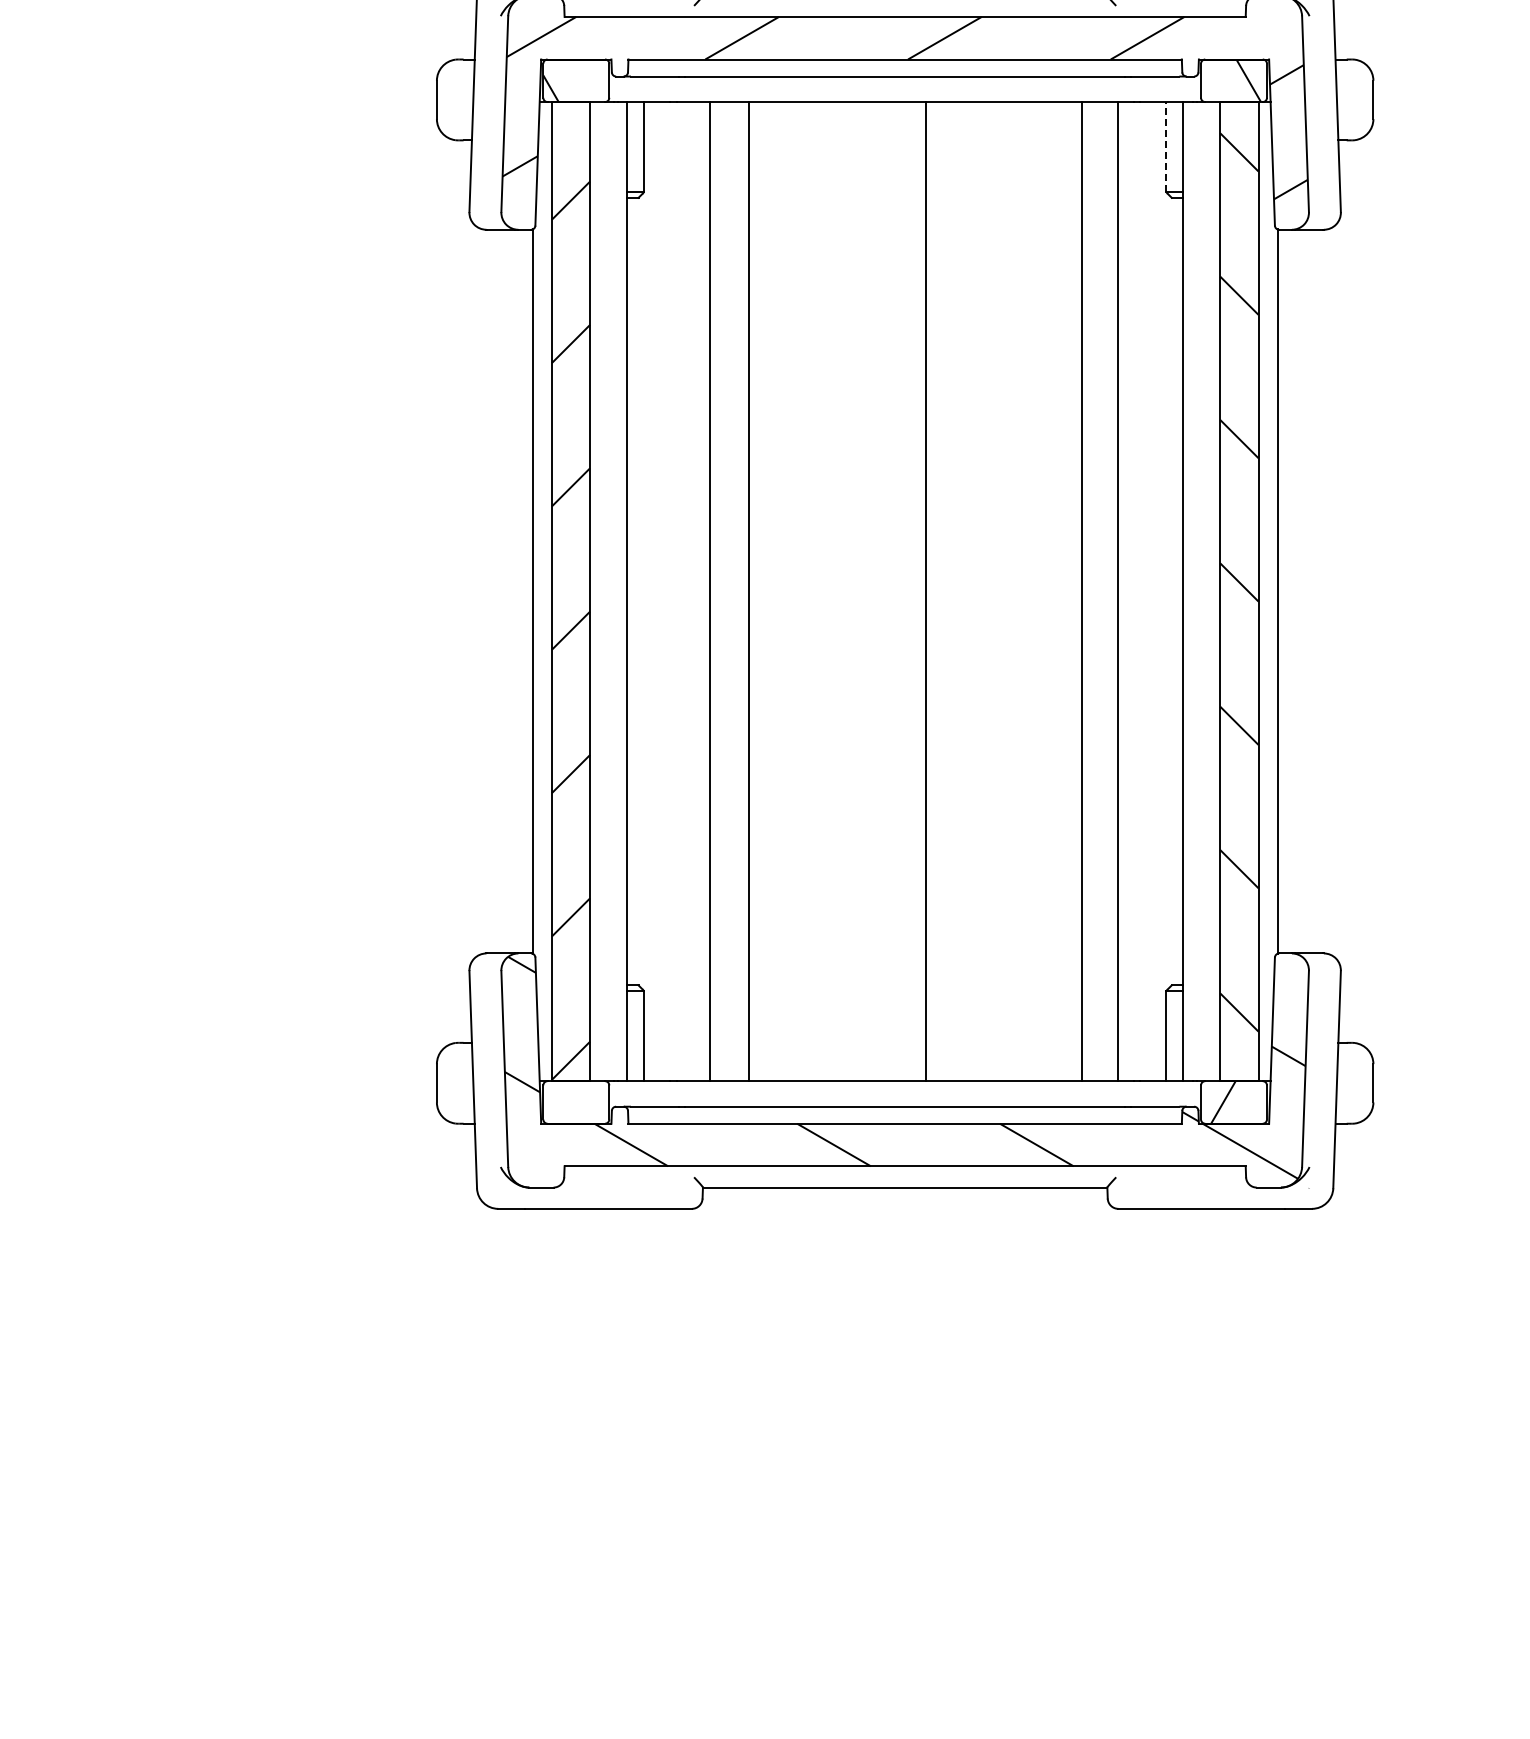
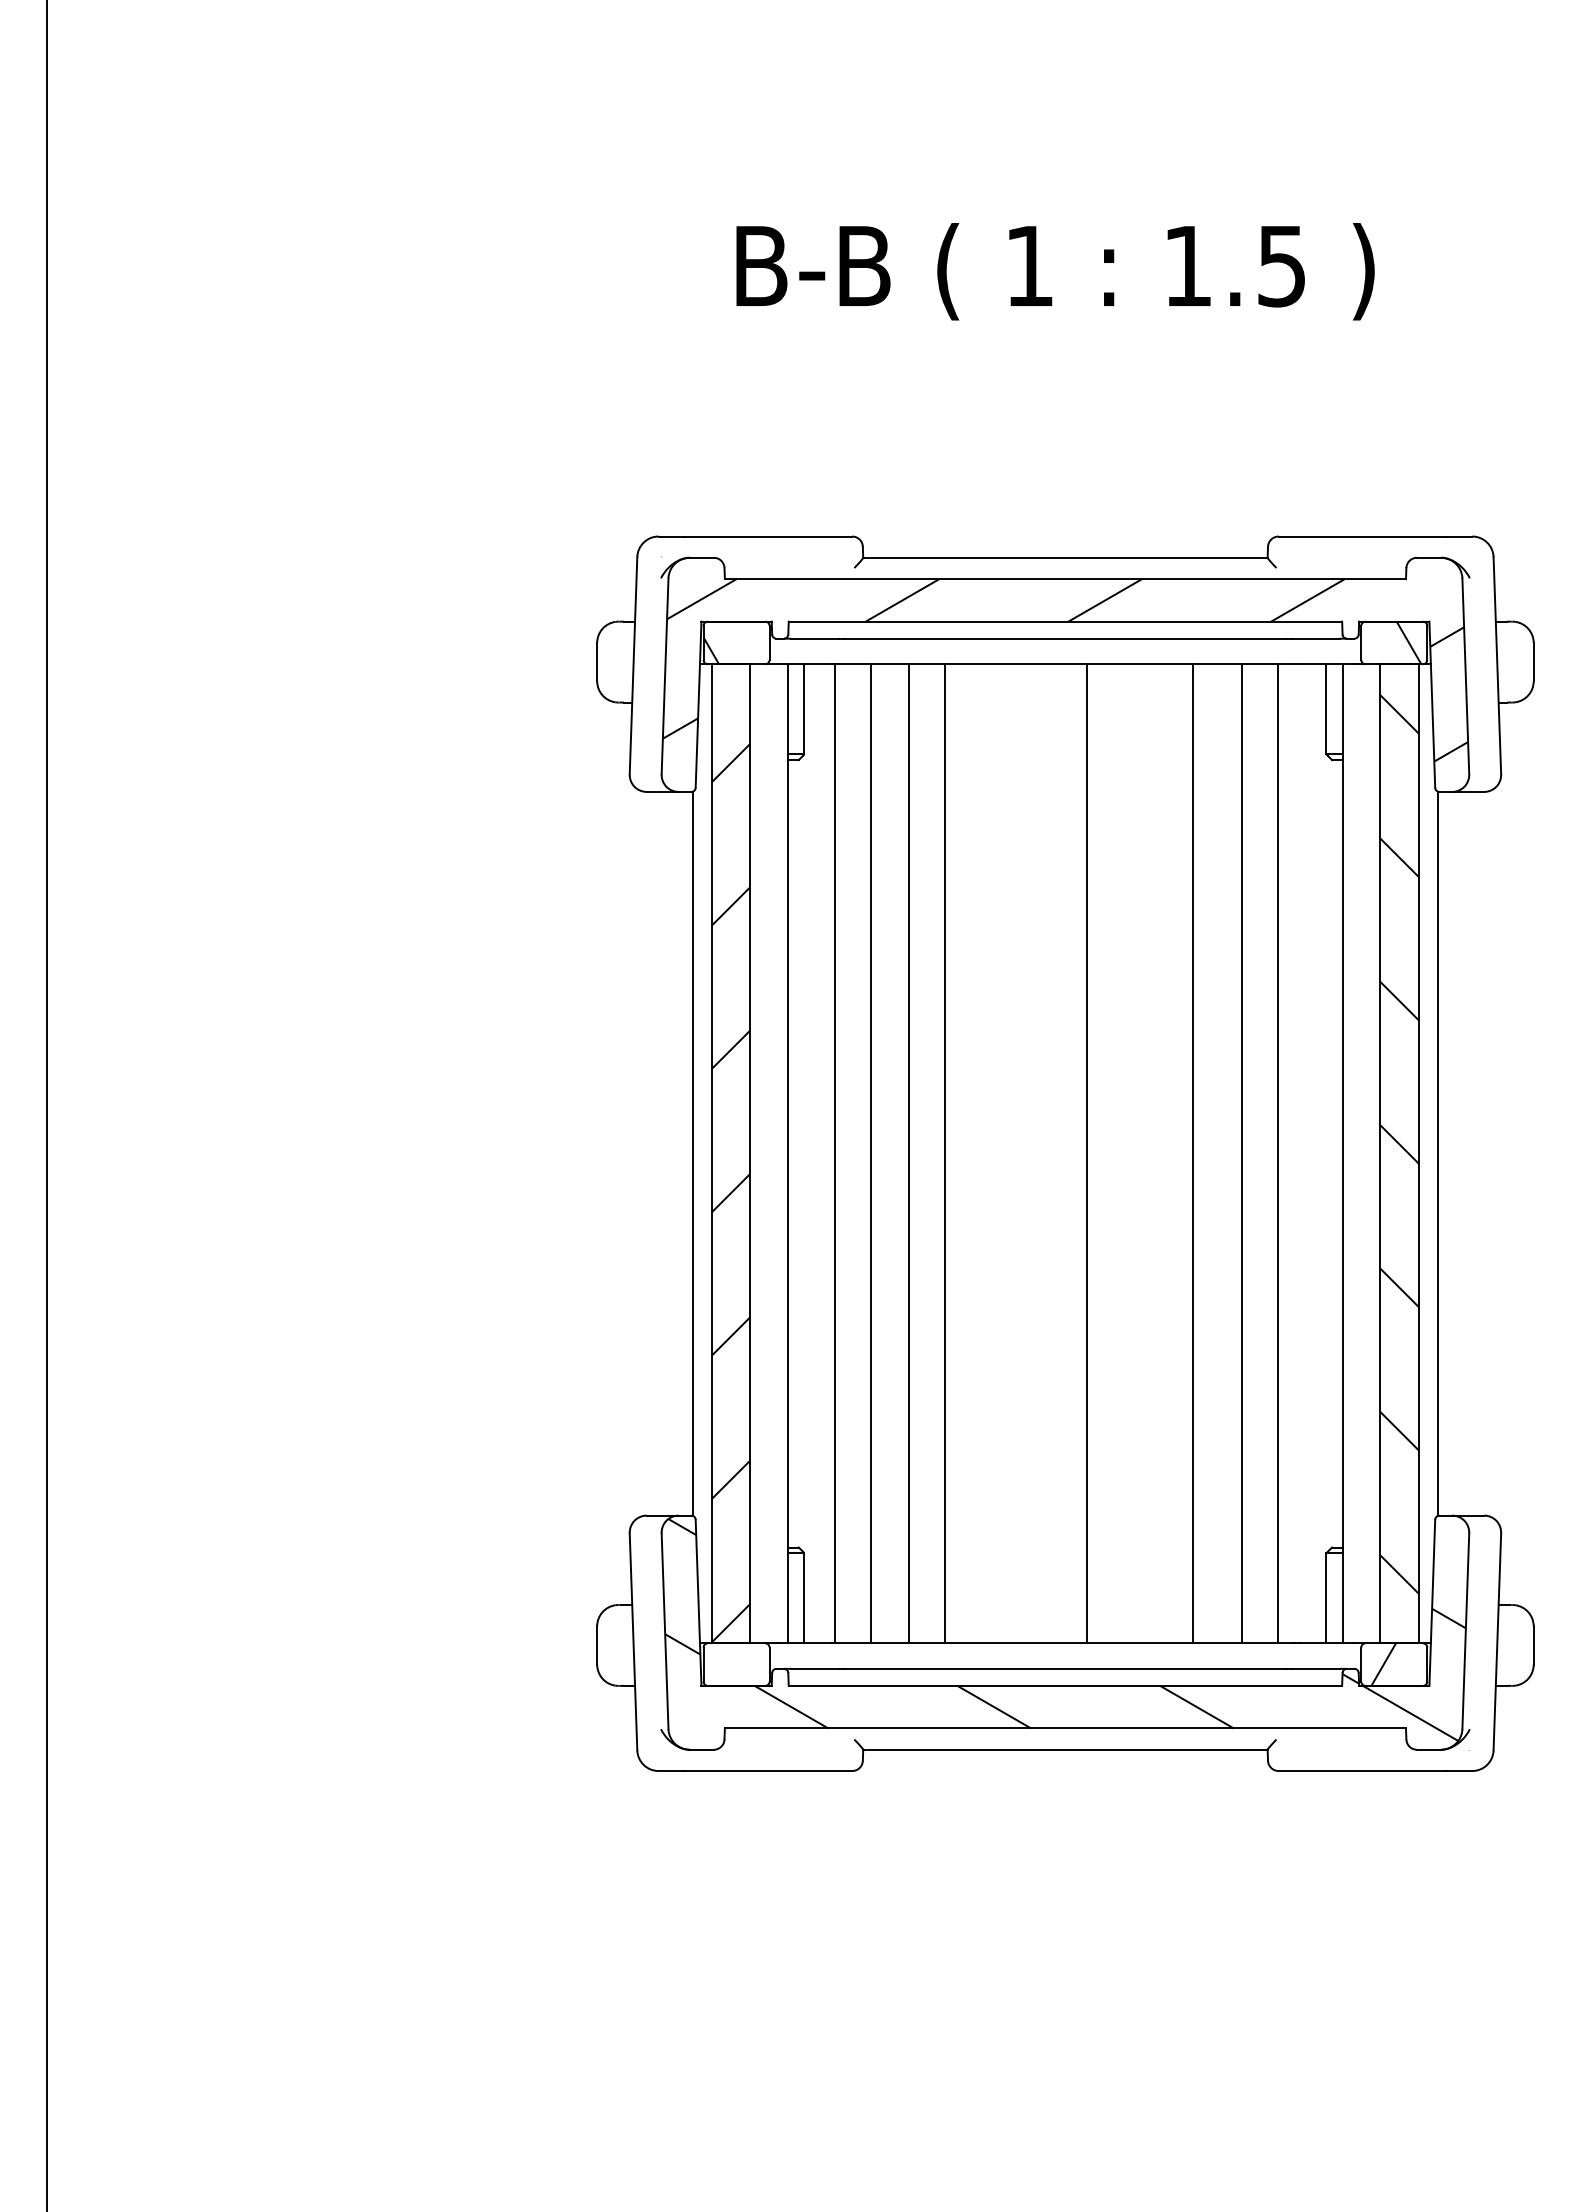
line: (1166, 147) -> (1326, 709), dashed -> solid
line: (674, 591) -> (834, 1153), added
line: (785, 591) -> (945, 1153), added
line: (1033, 591) -> (1193, 1153), added

